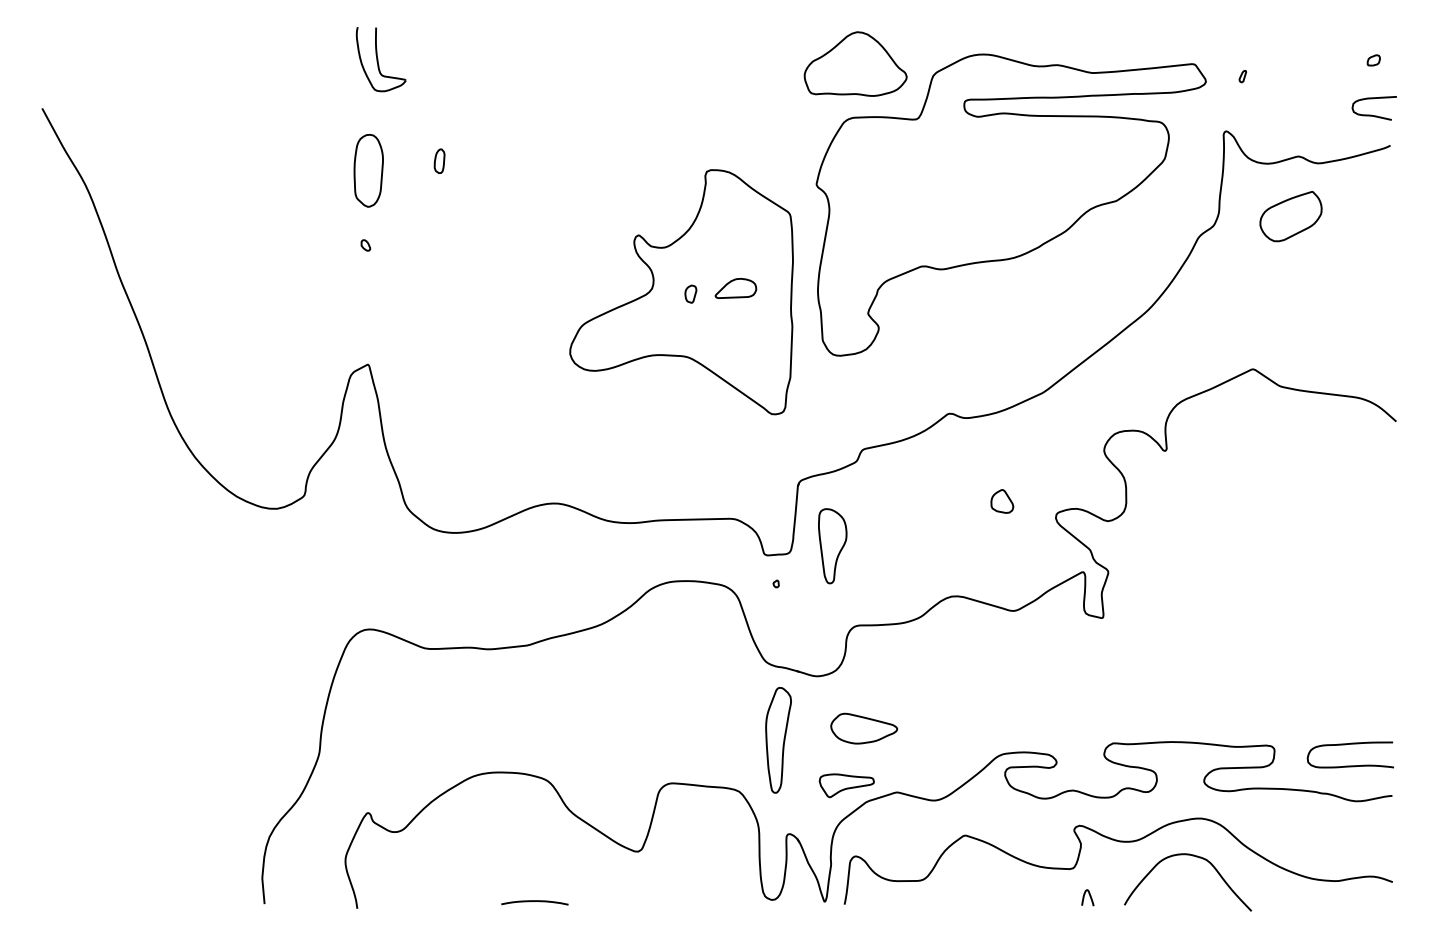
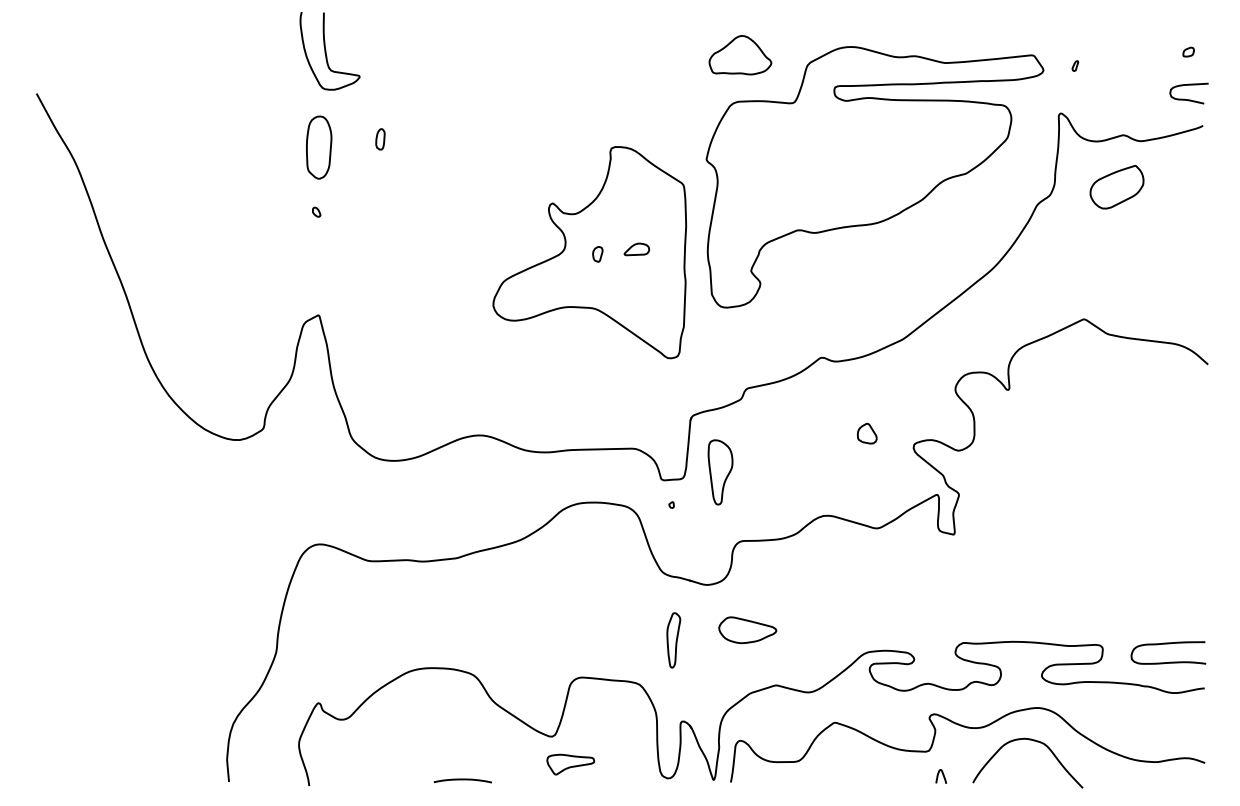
part: (380, 59) -> (329, 51), size x1.4
part: (855, 63) -> (740, 54), size x0.7
part: (735, 288) -> (636, 249), size x0.7
part: (778, 740) -> (673, 640), size x0.6
part: (846, 785) -> (570, 764), moved

